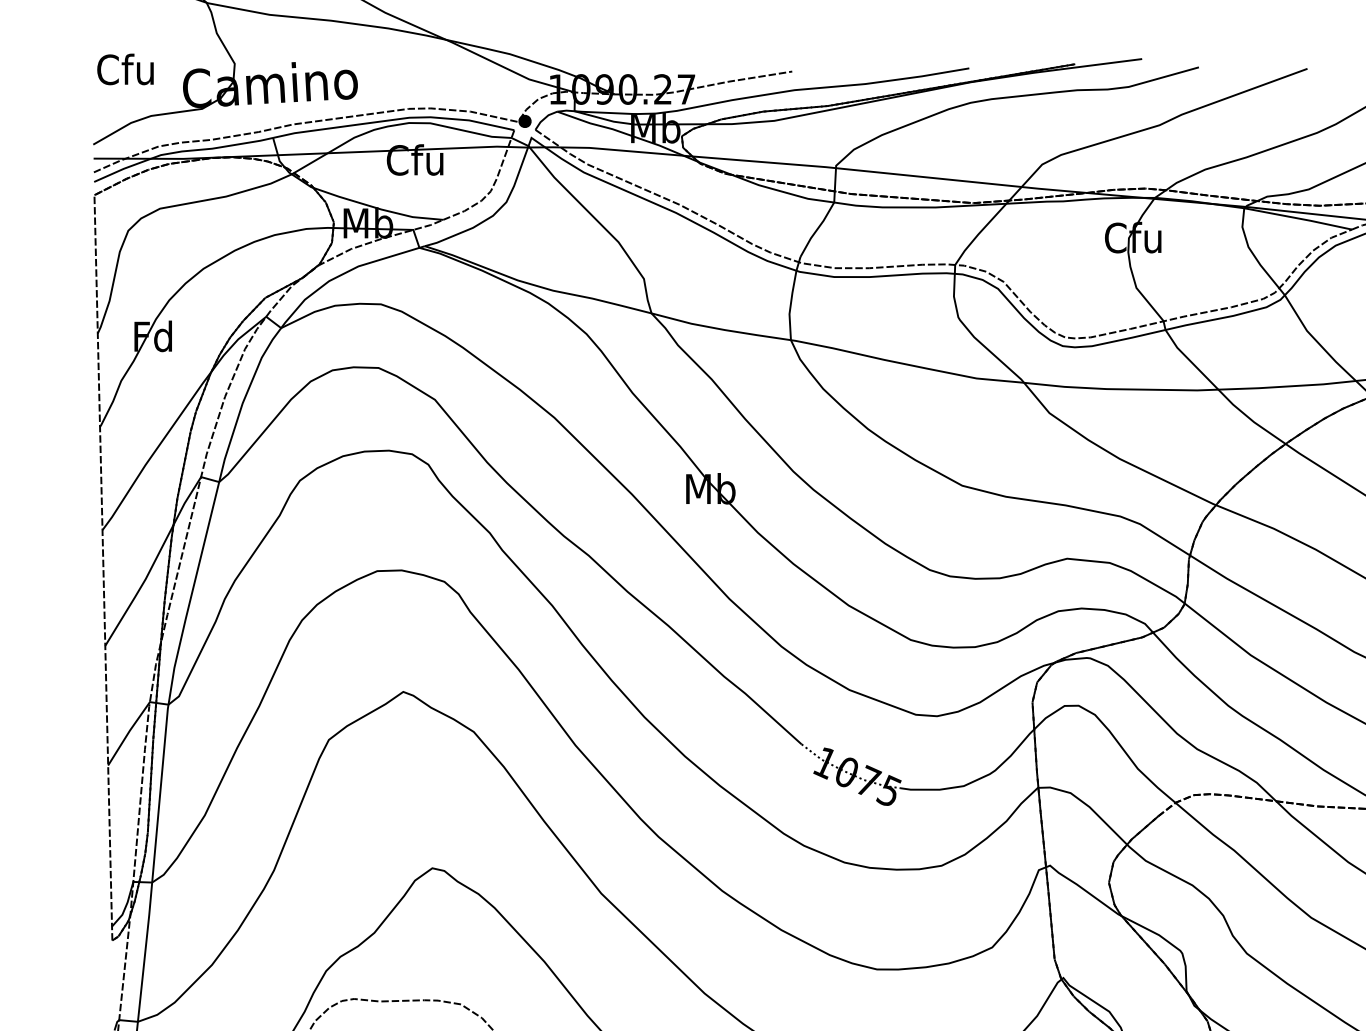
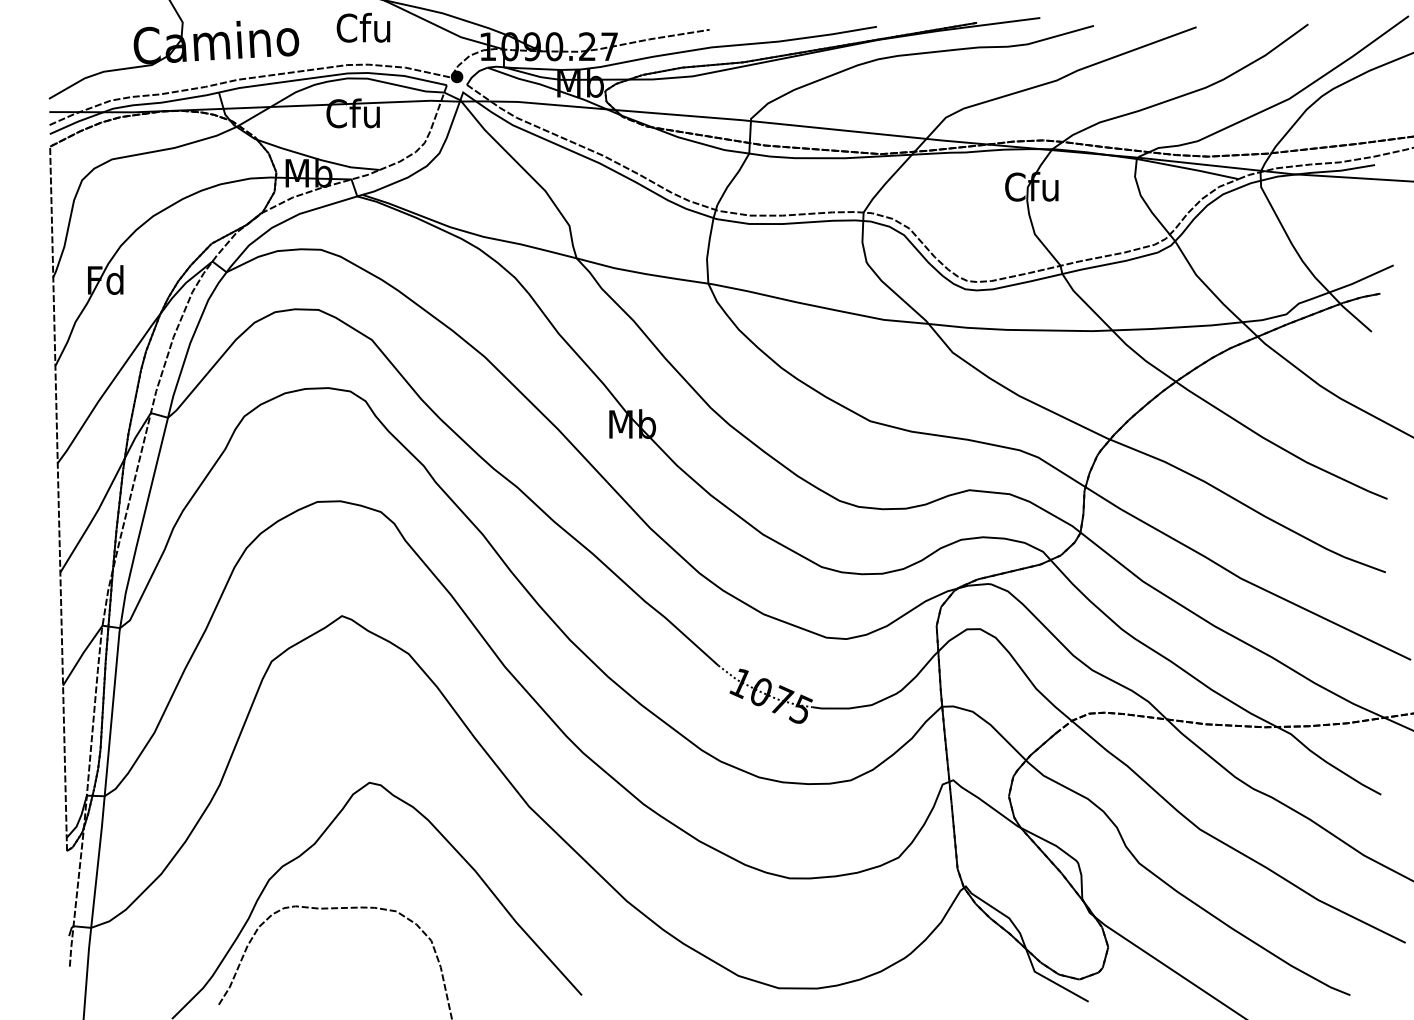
text: (125, 69) -> (363, 27), moved

